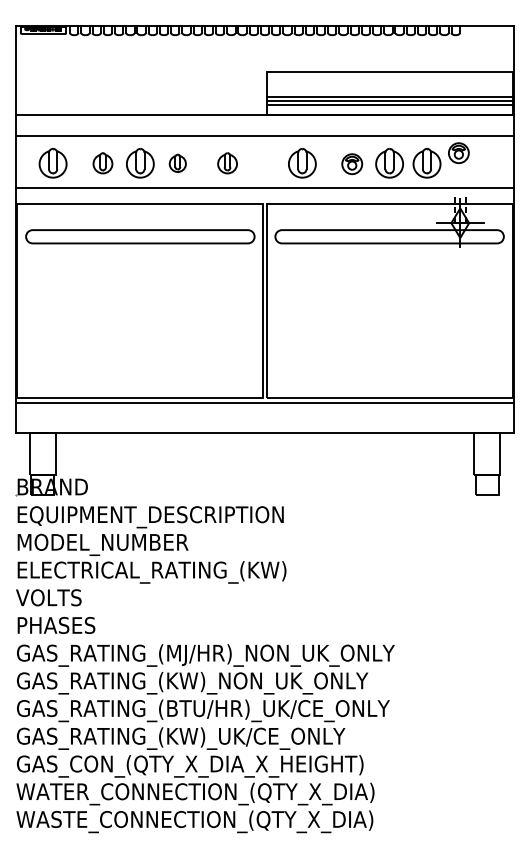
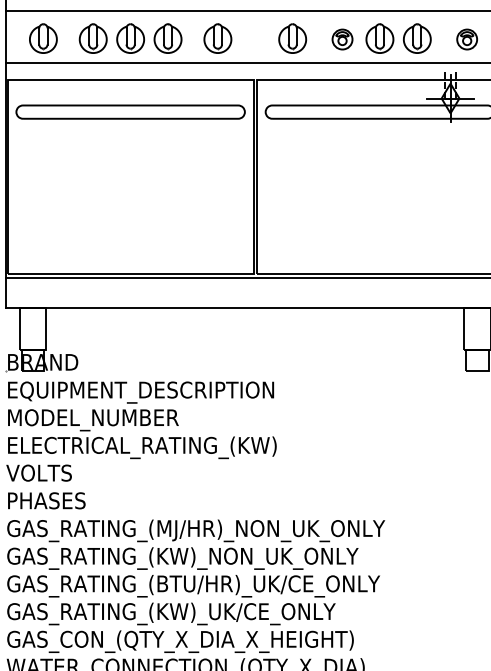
part: (458, 153) -> (466, 39), moved
part: (102, 163) -> (92, 38), size x1.43
part: (177, 163) -> (167, 38), size x1.67
part: (227, 163) -> (217, 38), size x1.43

